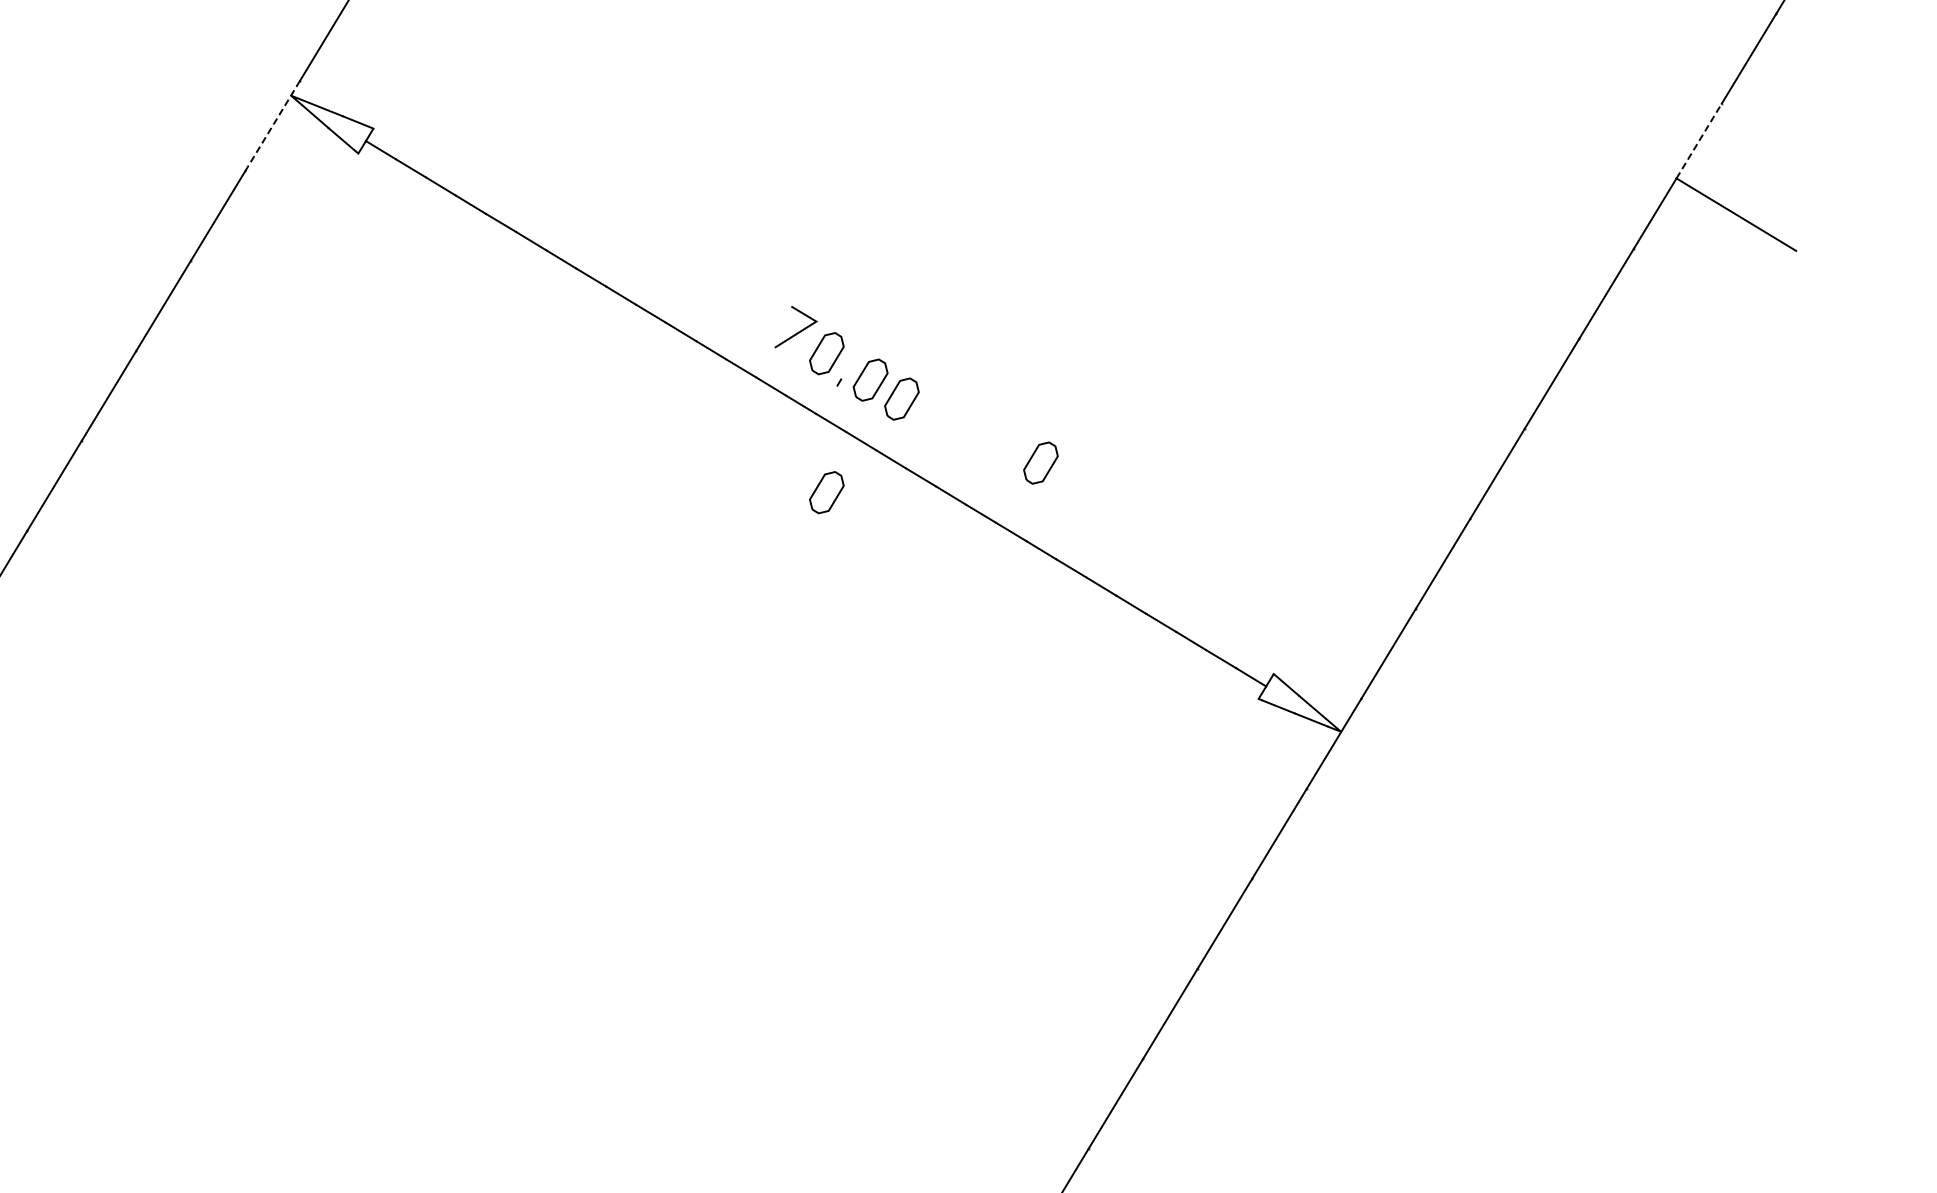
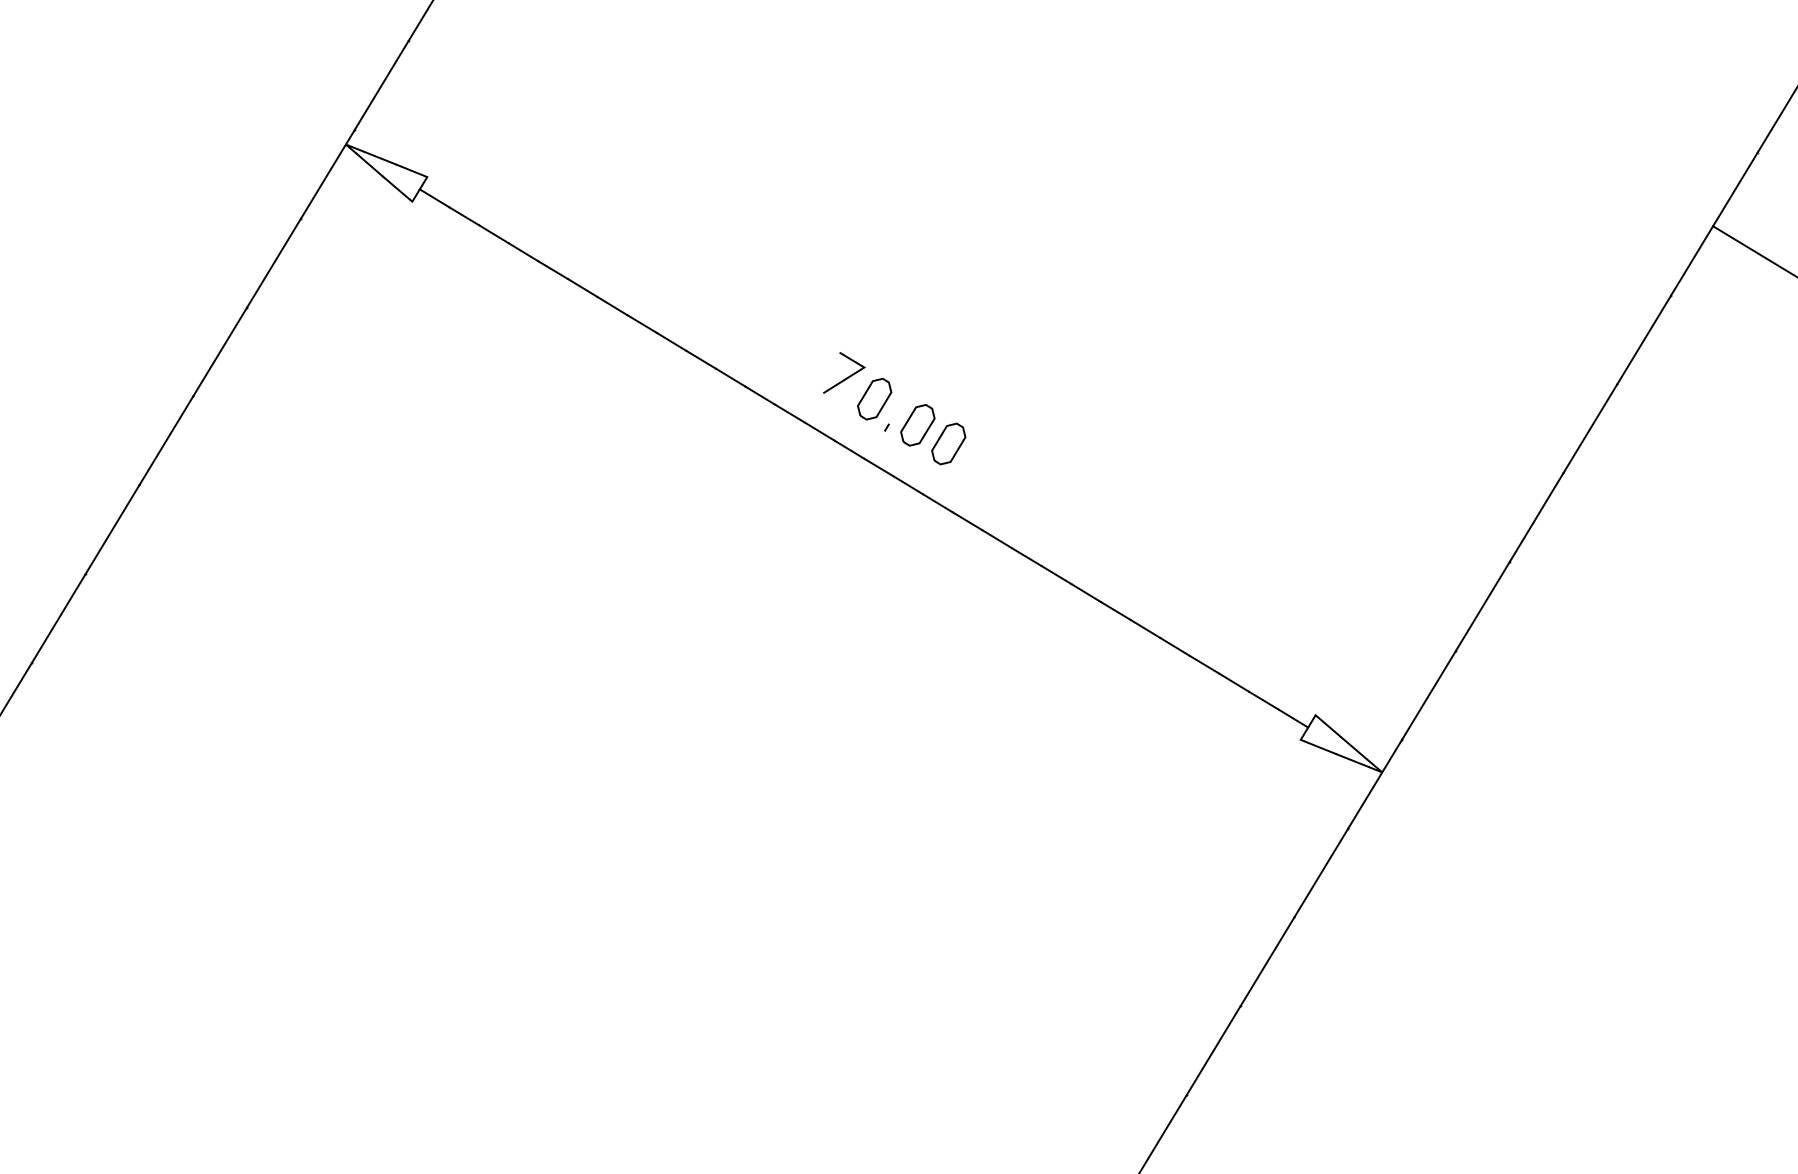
line: (272, 125) -> (327, 174), dashed -> solid
line: (1699, 141) -> (1735, 189), dashed -> solid
part: (1040, 462) -> (1085, 506), removed
part: (826, 492) -> (874, 536), removed

